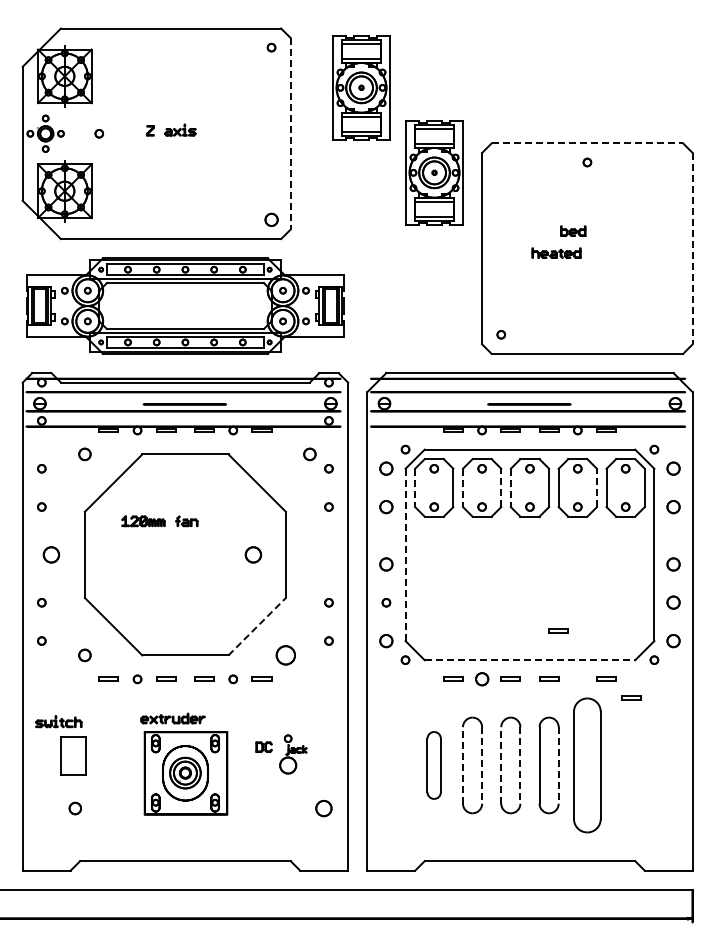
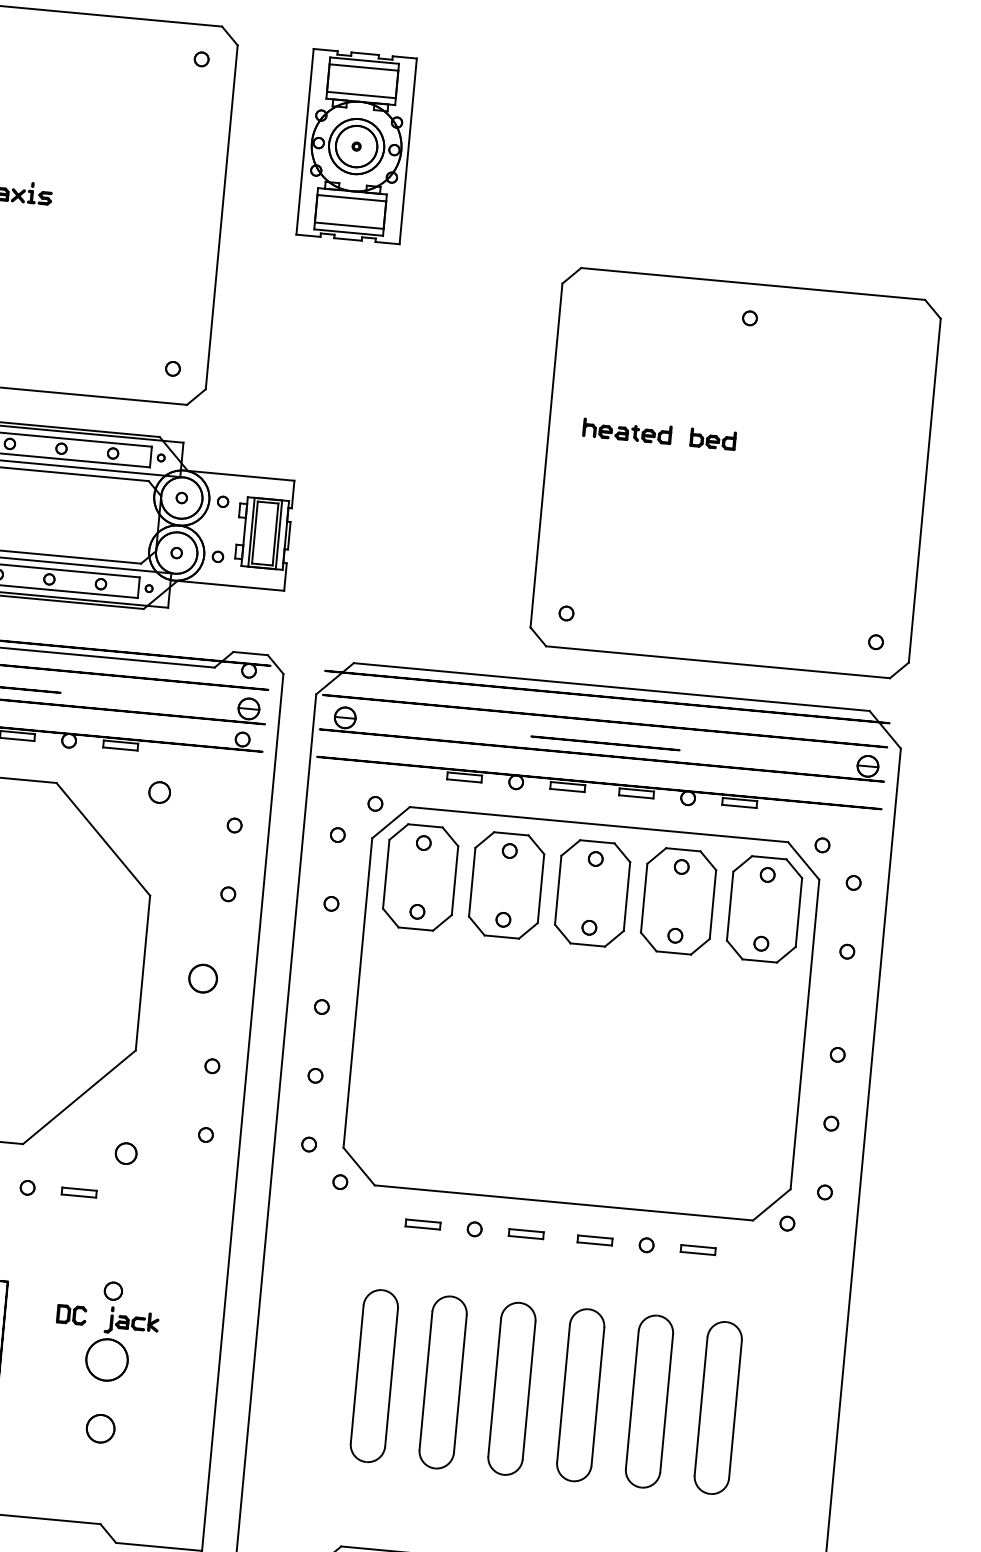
line: (290, 133) -> (221, 216), dashed -> solid
line: (587, 143) -> (753, 284), dashed -> solid
part: (434, 172) -> (473, 310), removed
part: (271, 219) -> (172, 368), size x0.62
line: (692, 248) -> (924, 490), dashed -> solid
part: (556, 252) -> (627, 430), moved
part: (673, 334) -> (876, 641), added
part: (309, 454) -> (158, 792), moved
part: (386, 468) -> (338, 834), size x0.62
part: (673, 468) -> (853, 882), size x0.62
line: (501, 487) -> (541, 887), dashed -> solid
line: (596, 487) -> (712, 903), dashed -> solid
line: (415, 488) -> (386, 875), dashed -> solid
line: (462, 488) -> (471, 883), dashed -> solid
line: (510, 488) -> (557, 891), dashed -> solid
part: (386, 506) -> (331, 902), size x0.62
part: (673, 506) -> (847, 950), size x0.62
circle: (252, 554) -> (201, 977), moved
line: (405, 555) -> (357, 994), dashed -> solid
part: (386, 564) -> (322, 1007), size x0.62
part: (673, 564) -> (837, 1054), size x0.62
part: (673, 602) -> (831, 1123), size x0.62
line: (257, 626) -> (79, 1096), dashed -> solid
part: (558, 630) -> (620, 1154), removed
part: (386, 640) -> (309, 1143), size x0.62
part: (673, 640) -> (825, 1191), size x0.62
part: (285, 655) -> (125, 1153), size x0.62
line: (530, 660) -> (564, 1203), dashed -> solid
part: (481, 679) -> (473, 1229), size x0.62
part: (577, 679) -> (646, 1245), added
part: (631, 697) -> (740, 1286), removed
part: (293, 754) -> (123, 1332), size x1.43
line: (462, 764) -> (425, 1379), dashed -> solid
line: (501, 764) -> (495, 1385), dashed -> solid
part: (433, 765) -> (372, 1376), size x1.43
line: (482, 765) -> (461, 1384), dashed -> solid
line: (520, 765) -> (529, 1390), dashed -> solid
line: (558, 765) -> (597, 1396), dashed -> solid
part: (587, 765) -> (649, 1401), size x0.71
part: (625, 765) -> (717, 1408), added
circle: (323, 808) -> (99, 1428), moved

